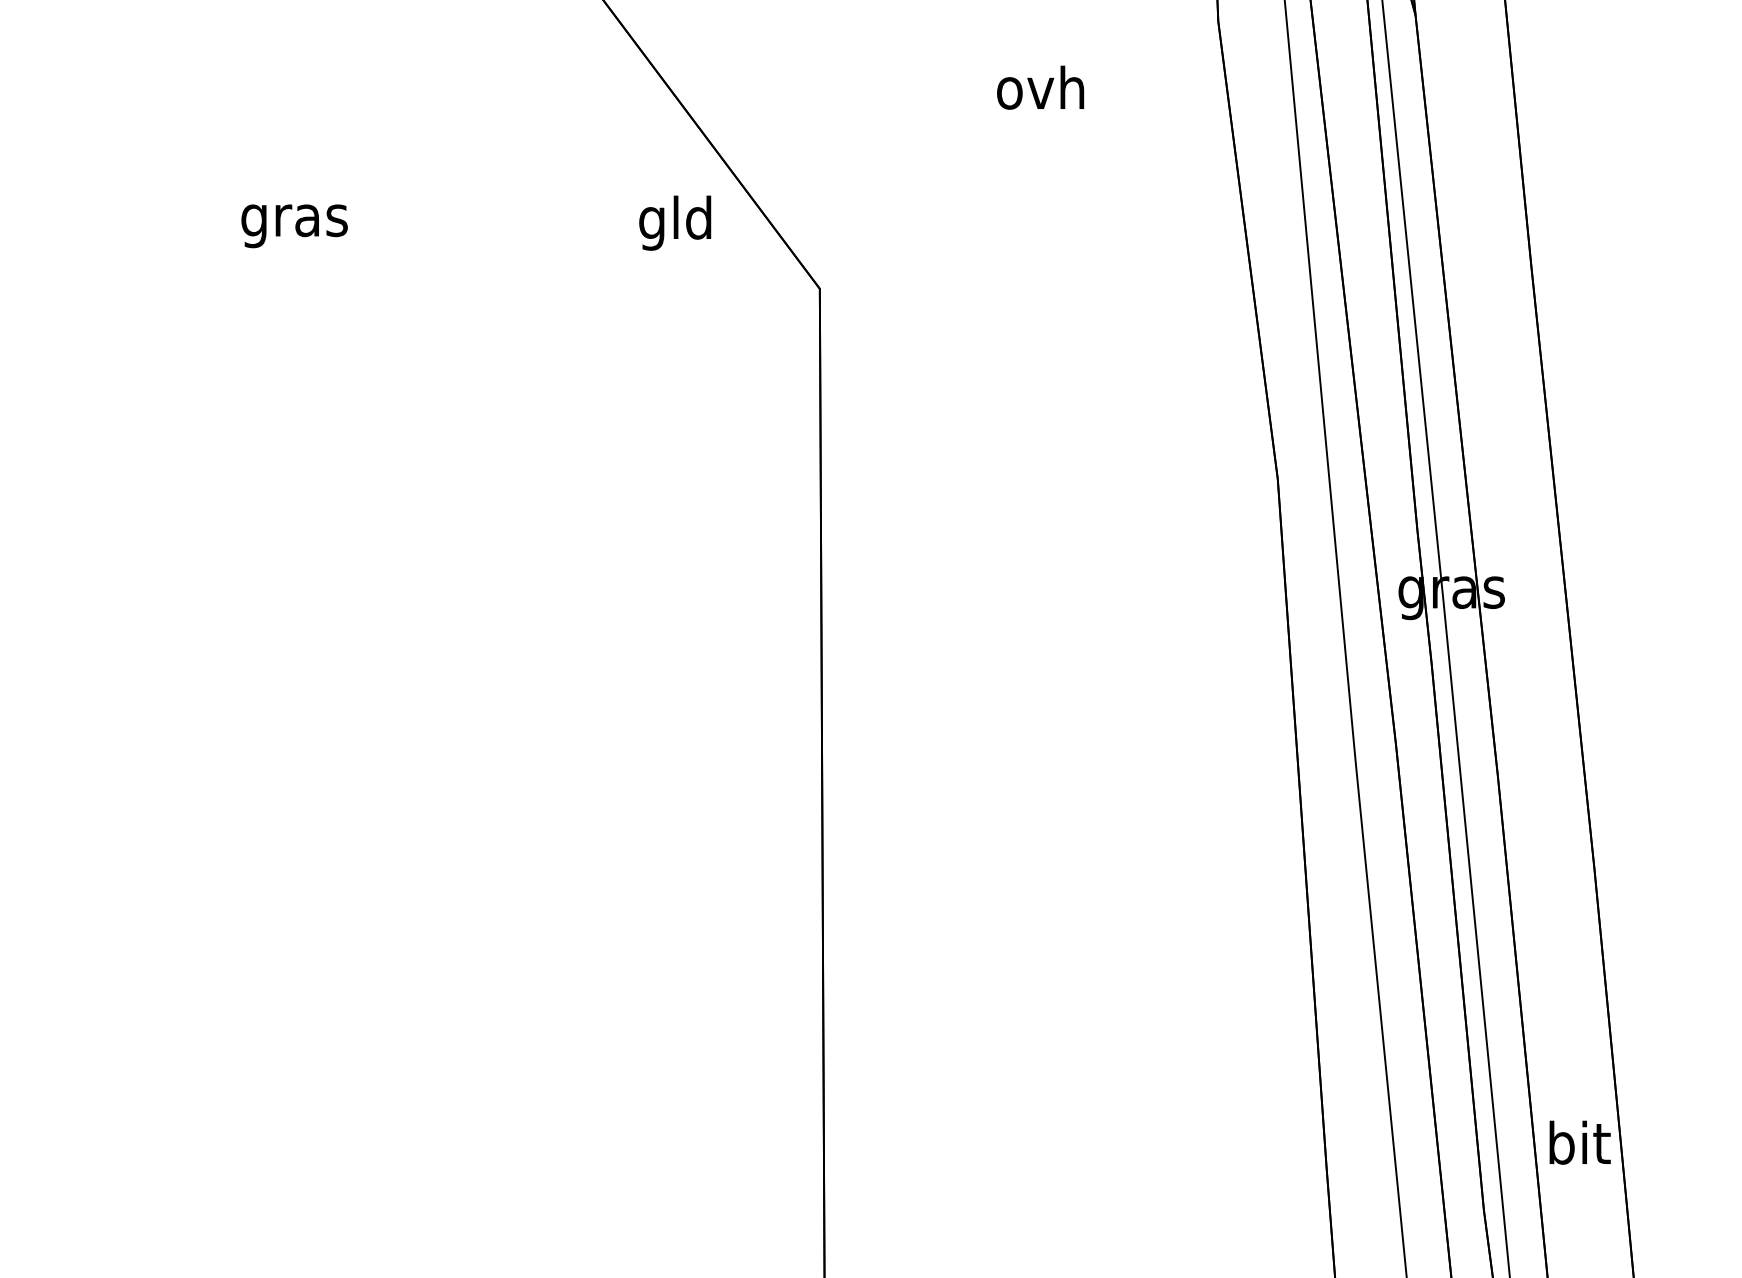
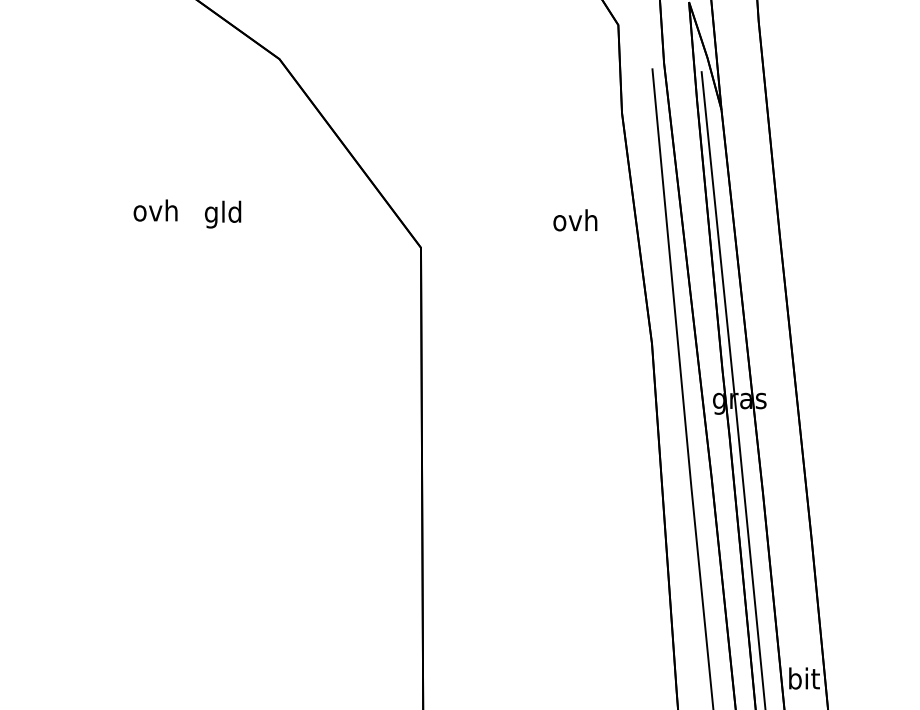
text: (1040, 88) -> (575, 220), moved
text: (293, 220) -> (155, 213), gras -> ovh
text: (676, 222) -> (223, 214), moved

